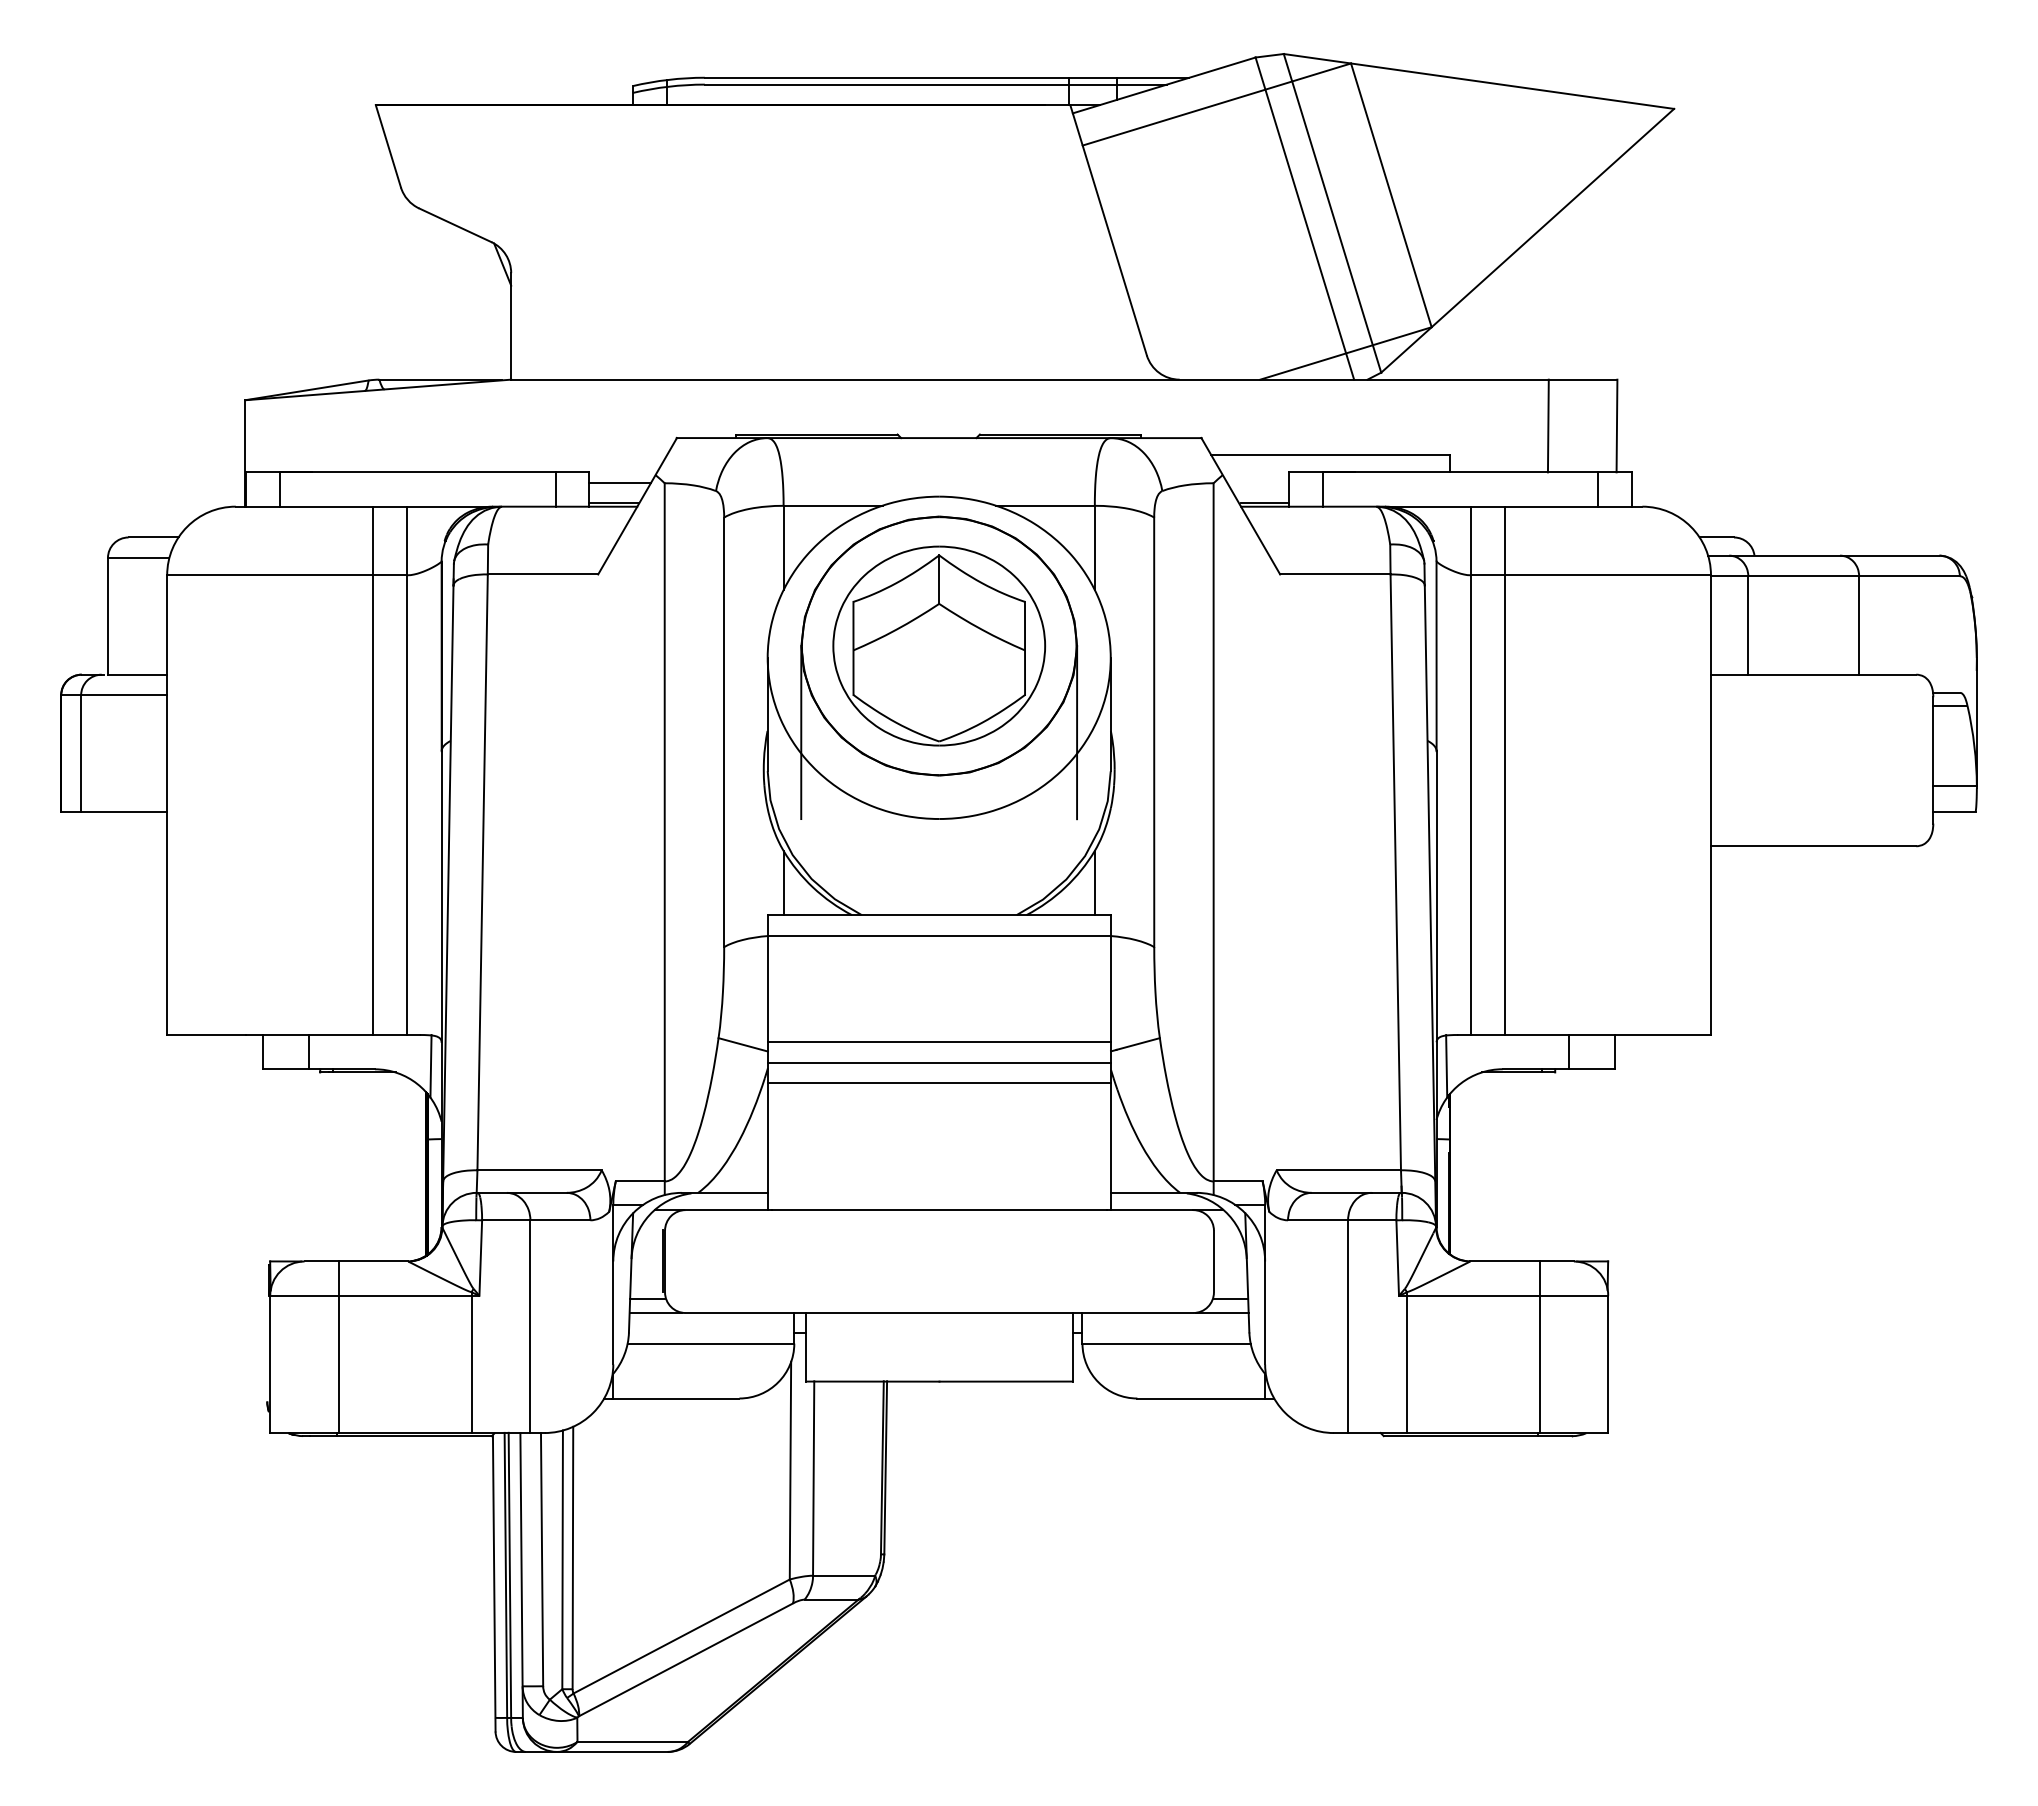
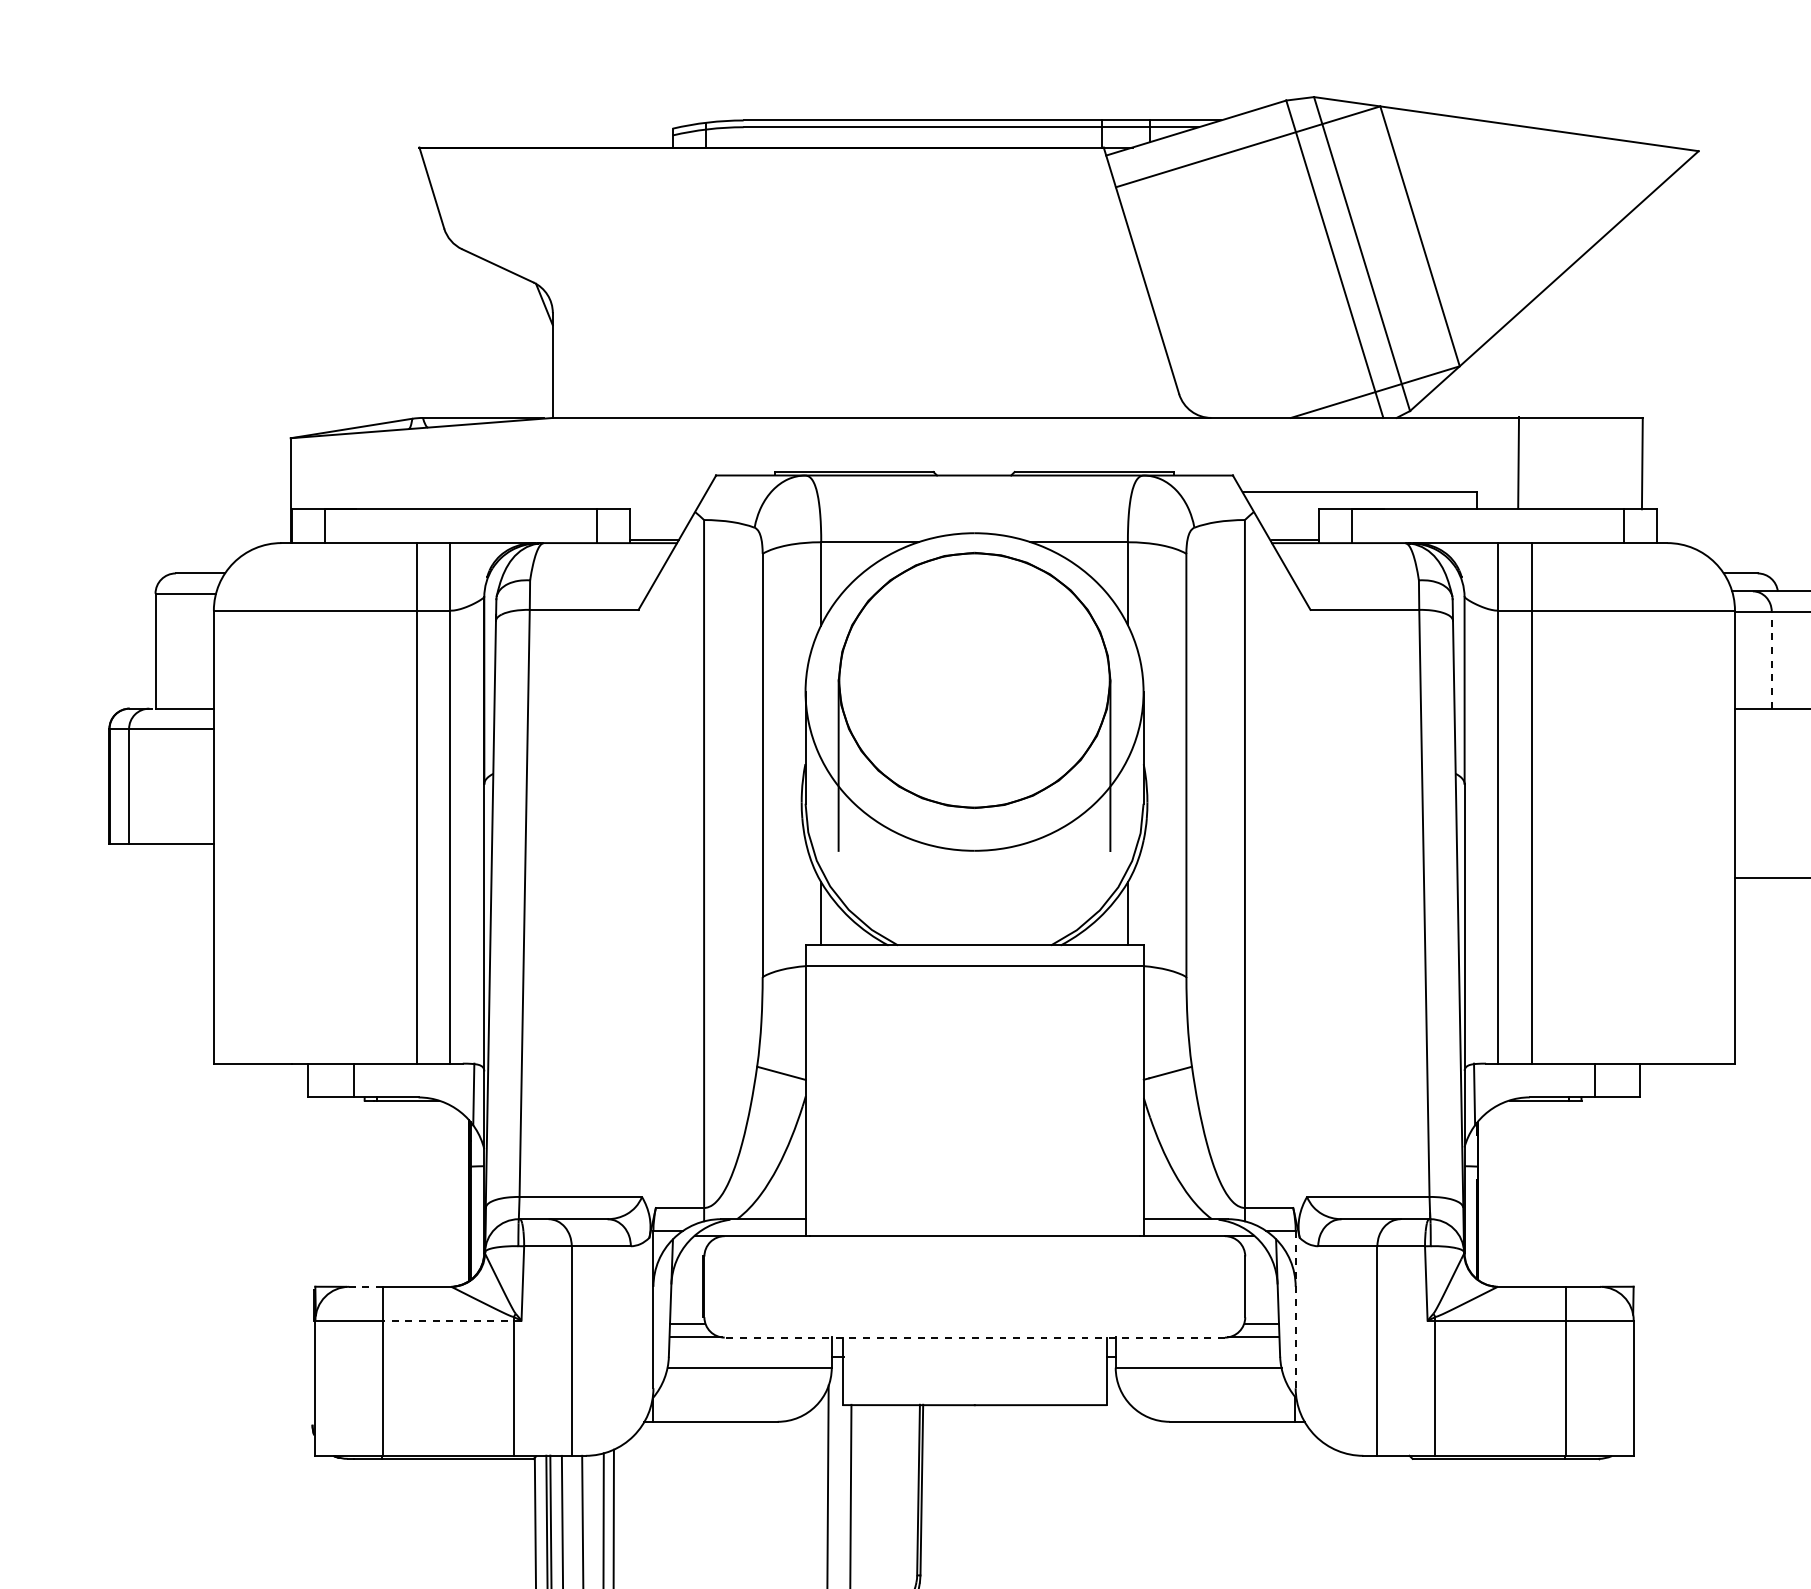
line: (1547, 425) -> (1517, 462), moved
line: (620, 482) -> (660, 519), removed
line: (1748, 624) -> (1771, 659), solid -> dashed
part: (939, 645) -> (974, 679), removed
line: (939, 1042) -> (974, 1071), removed
line: (939, 1062) -> (974, 1090), removed
line: (939, 1083) -> (974, 1111), removed
line: (321, 1261) -> (365, 1286), solid -> dashed
line: (1265, 1284) -> (1296, 1309), solid -> dashed
line: (408, 1295) -> (451, 1320), solid -> dashed
line: (939, 1313) -> (974, 1338), solid -> dashed

